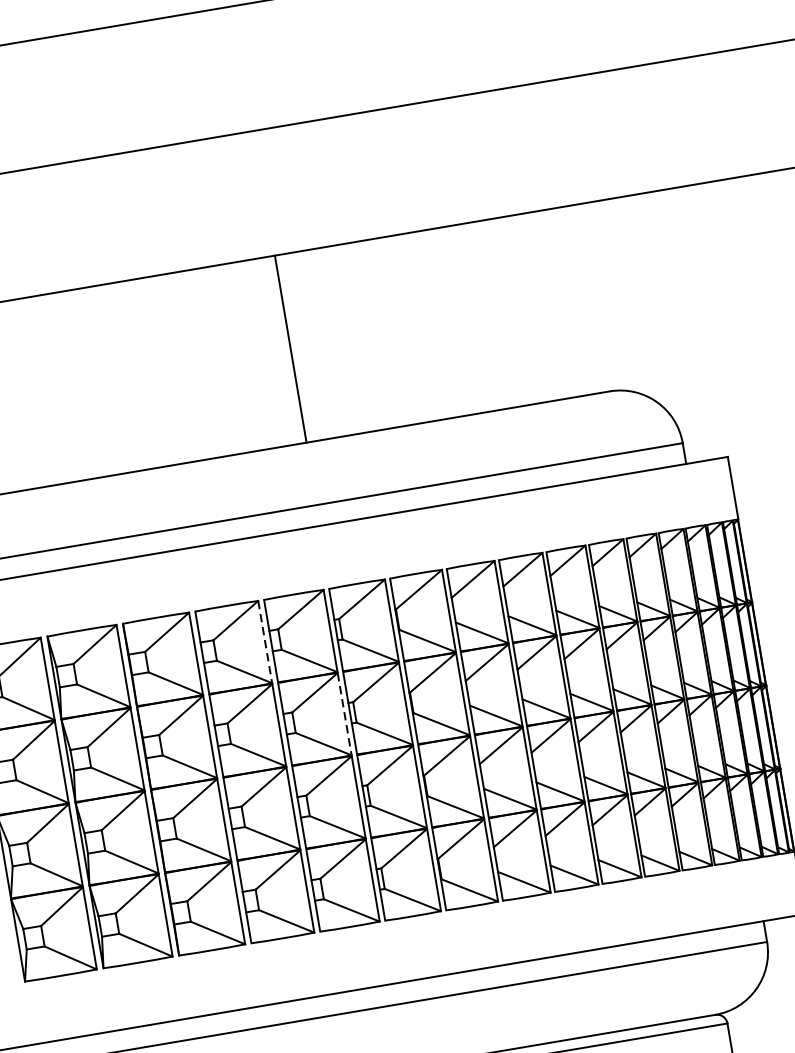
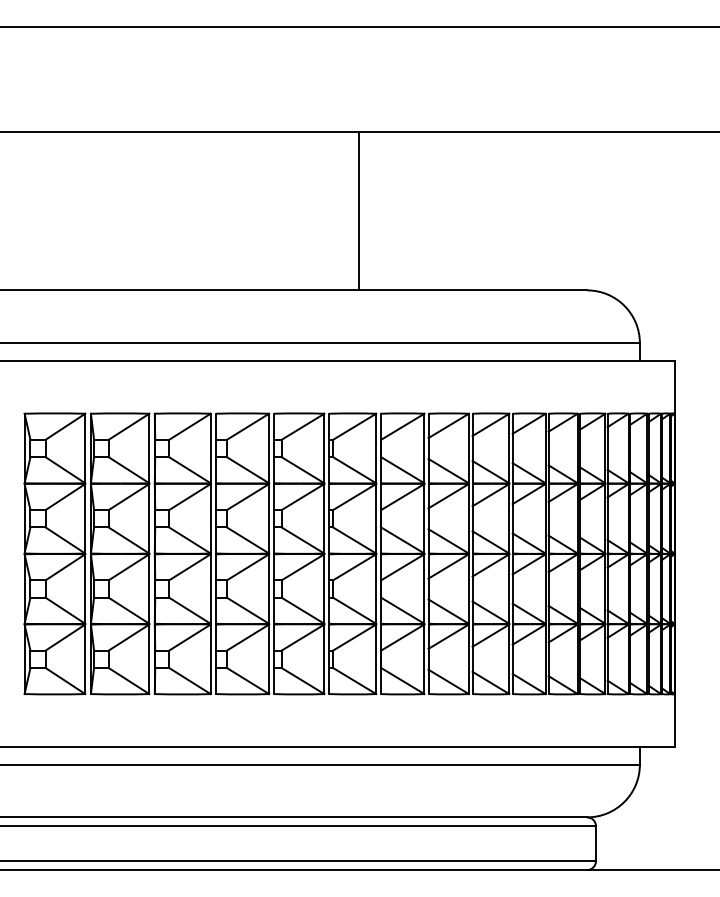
line: (290, 349) -> (358, 211), moved
line: (265, 642) -> (269, 448), dashed -> solid
line: (344, 713) -> (324, 518), dashed -> solid

